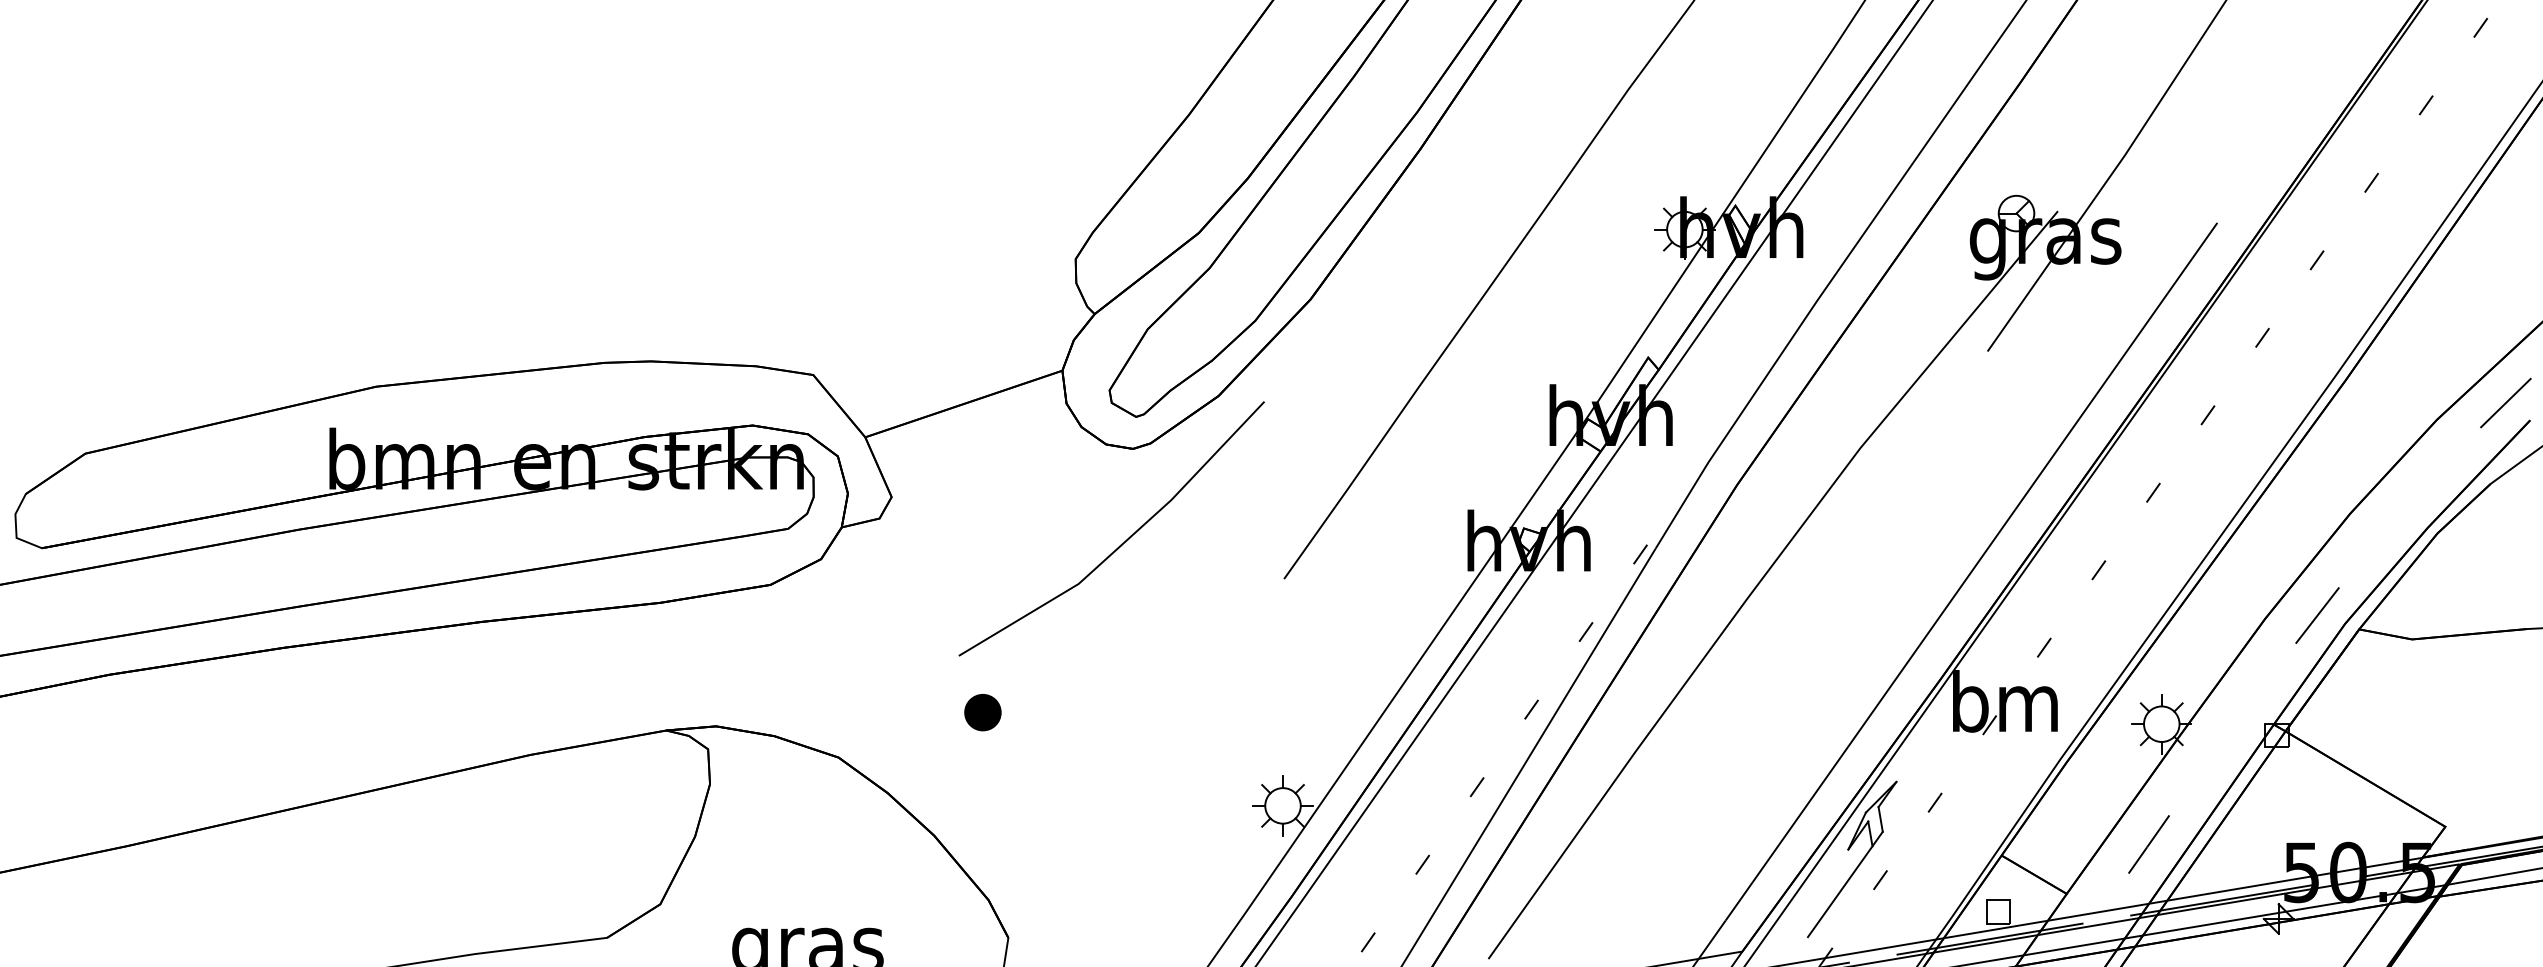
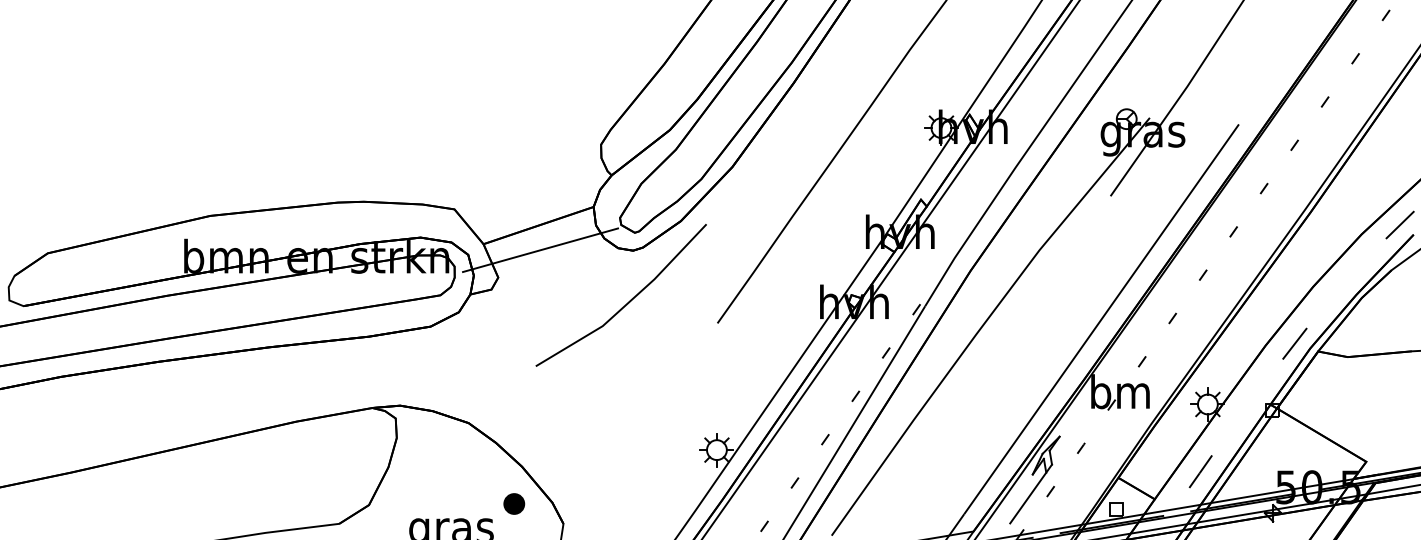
line: (967, 448) -> (540, 250), added
part: (983, 711) -> (514, 503), moved

